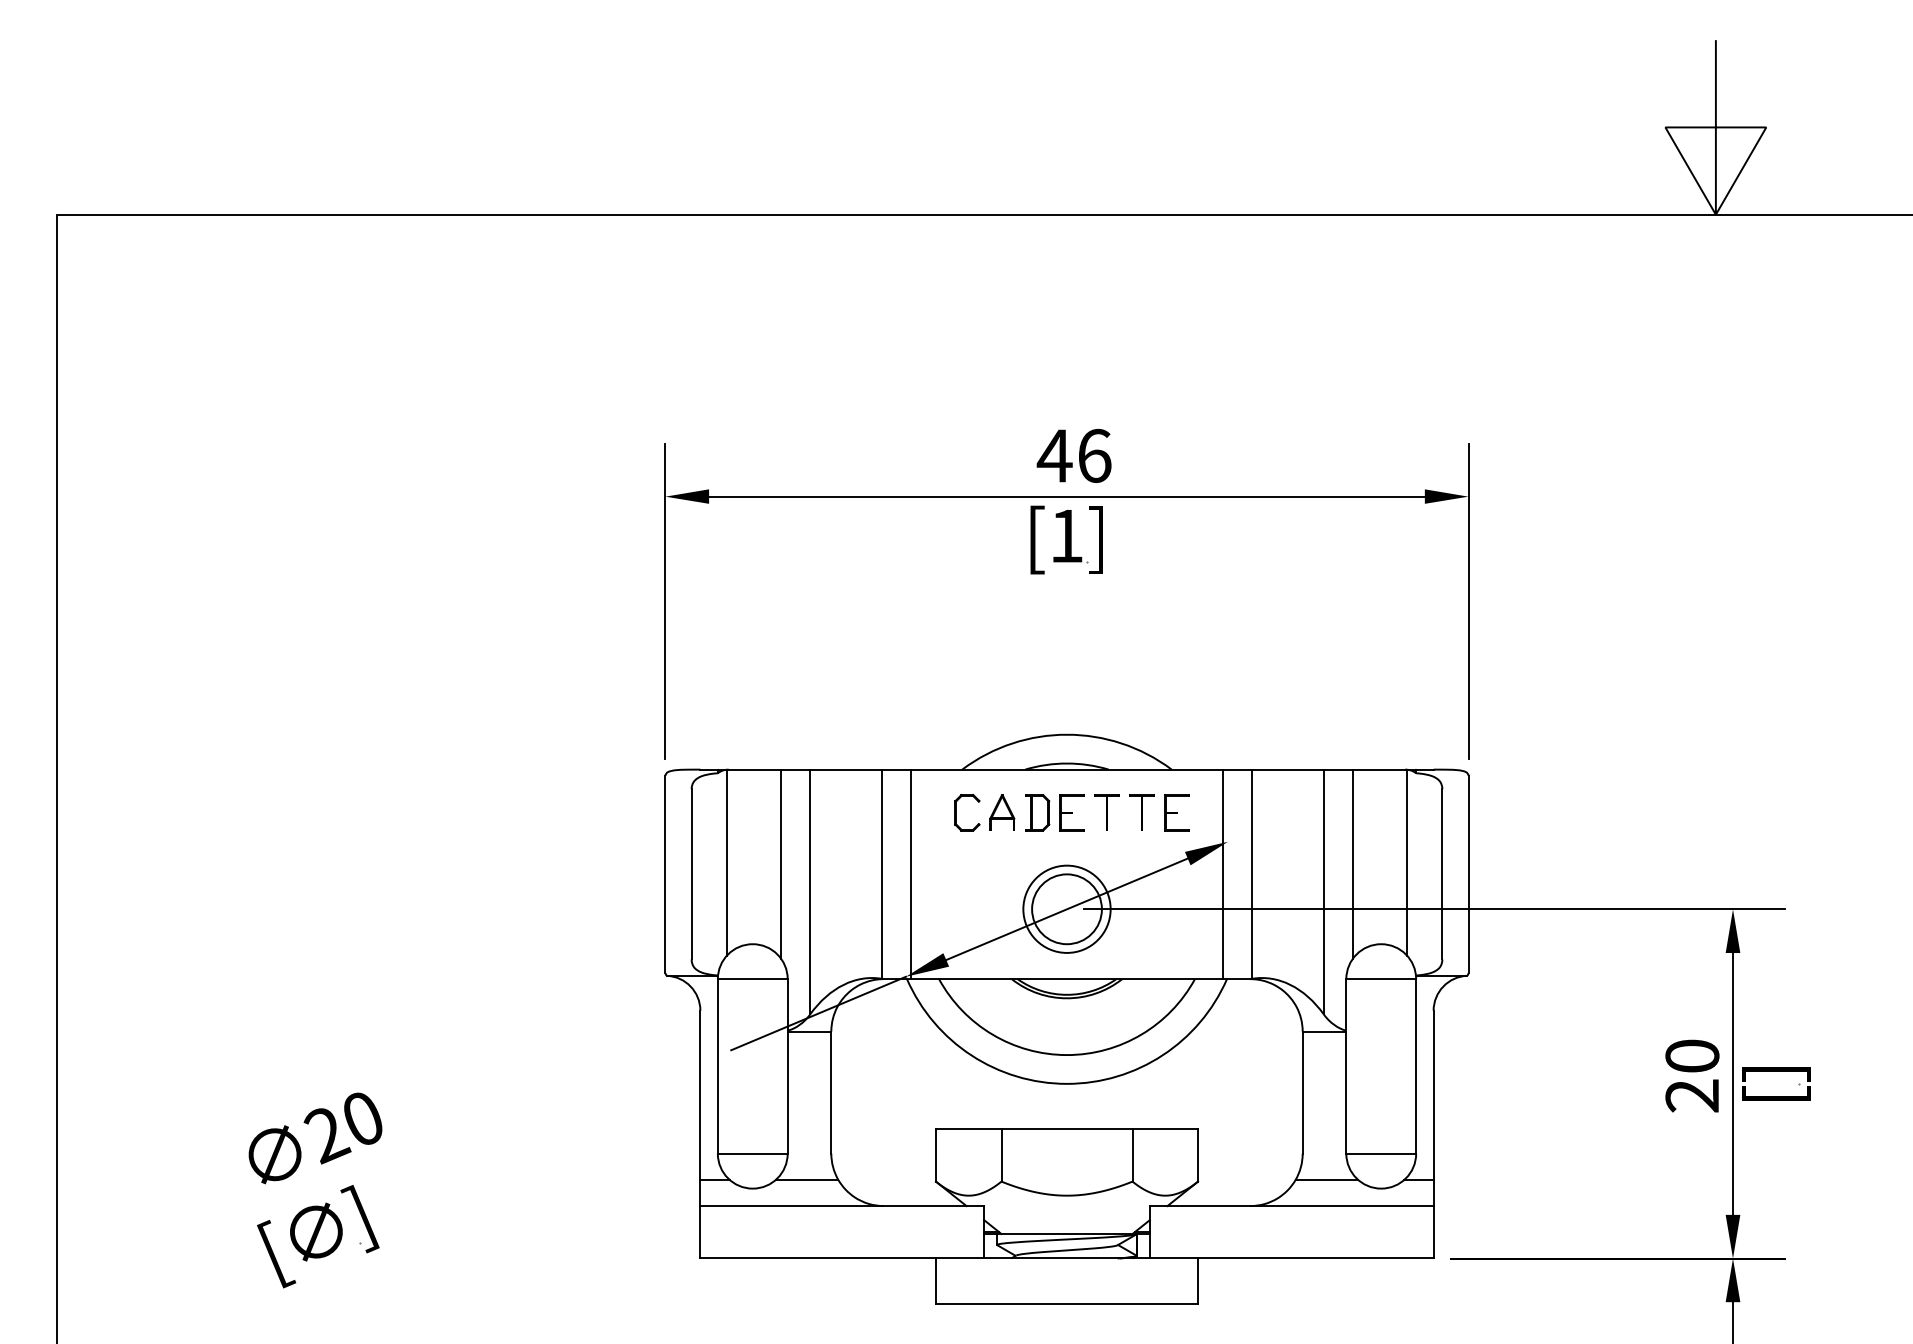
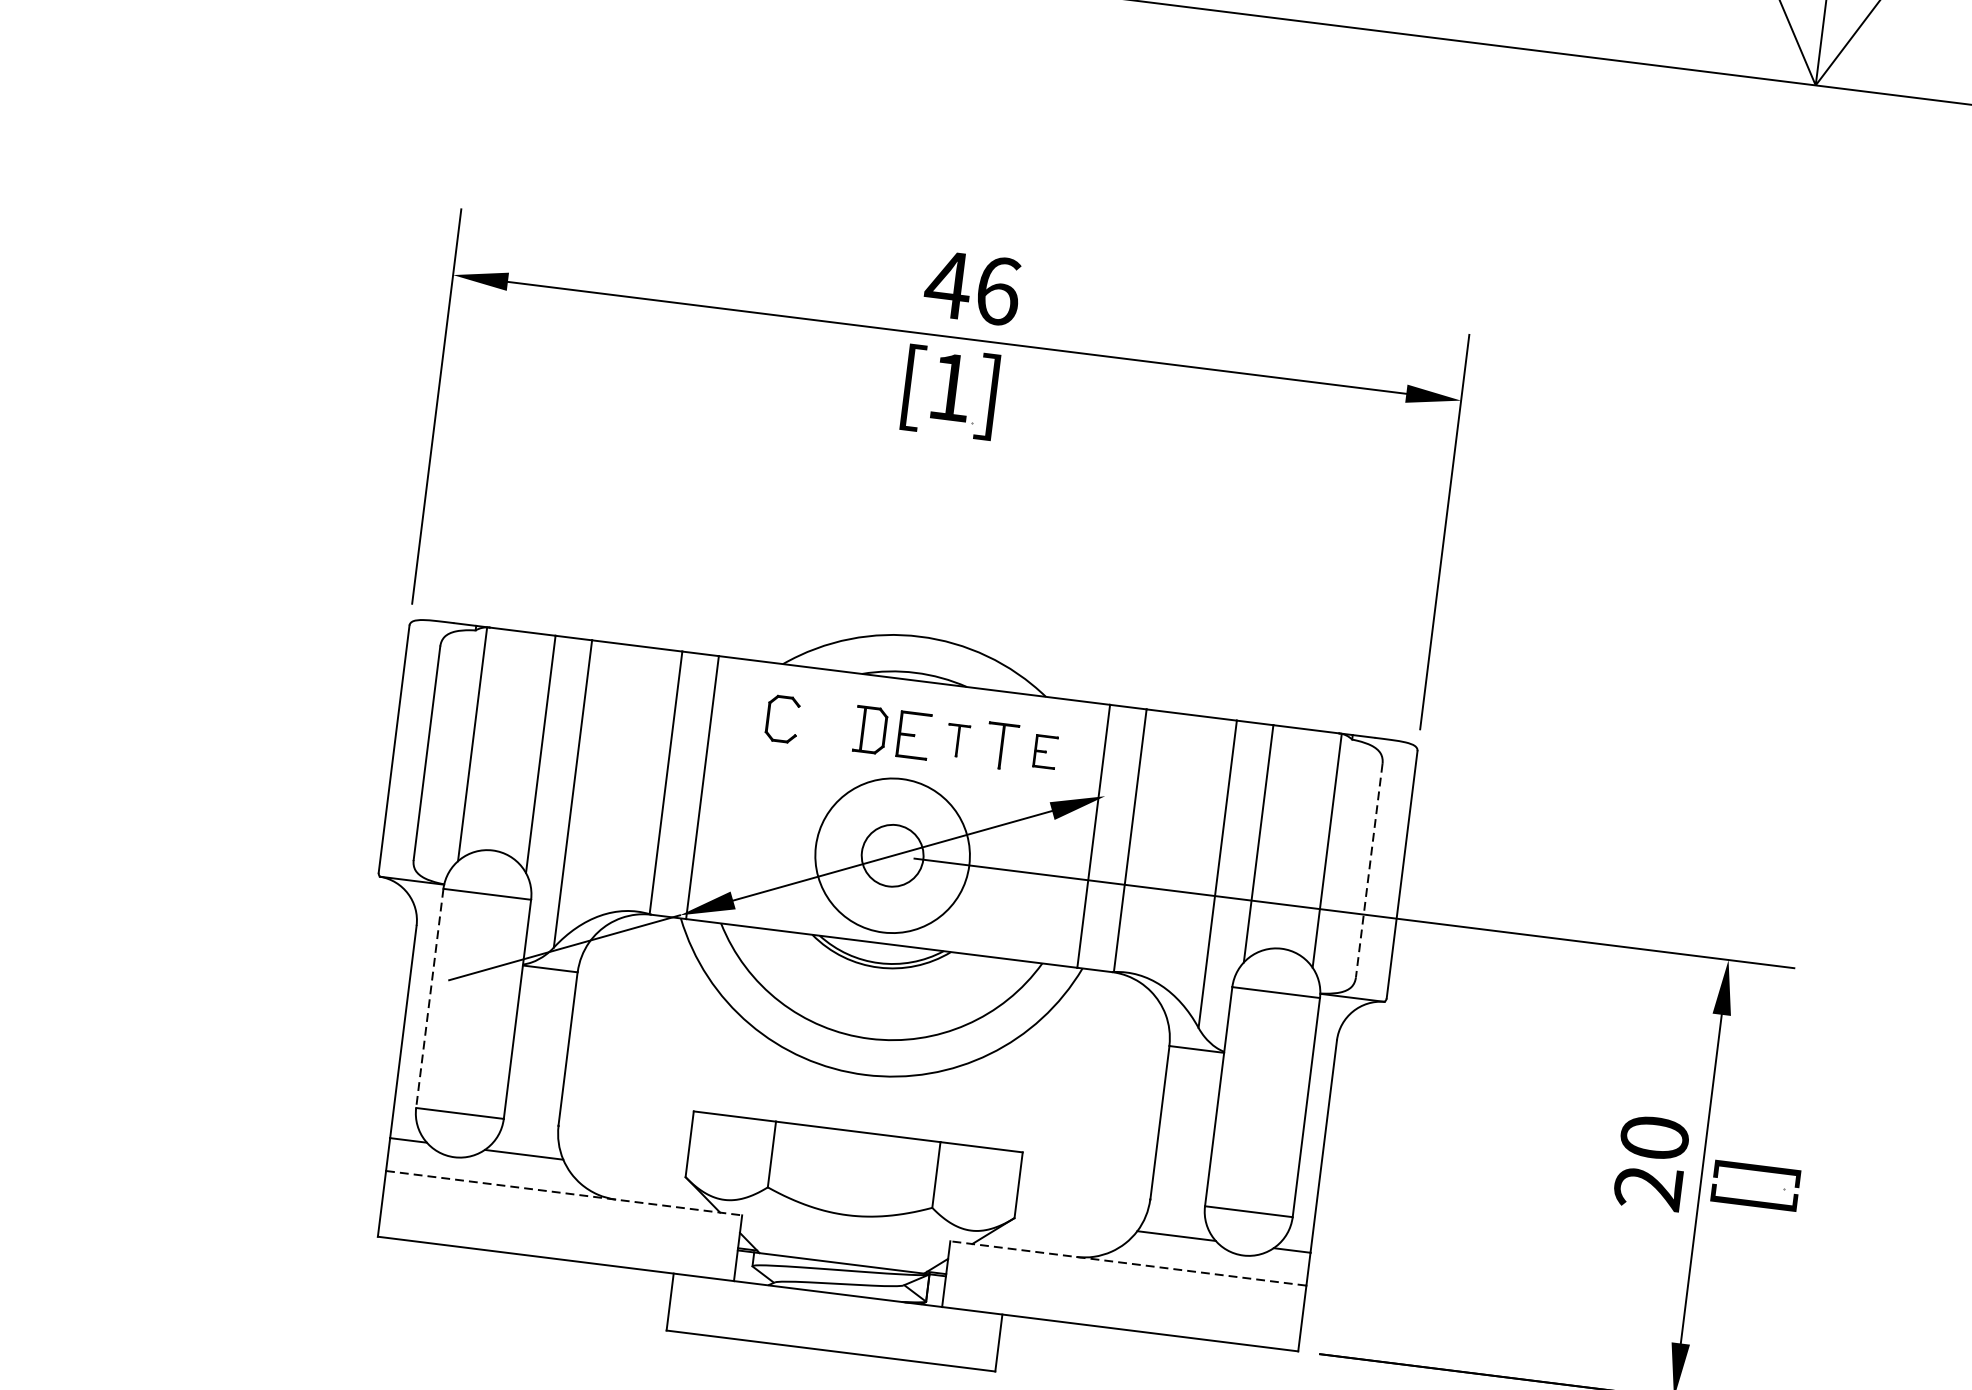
part: (1002, 812) -> (826, 724), removed
part: (1106, 812) -> (957, 740), size x0.7
part: (1176, 812) -> (1045, 751), size x0.7
line: (1442, 874) -> (1369, 870), solid -> dashed
circle: (1066, 908) -> (892, 854), size x1.4
circle: (1066, 909) -> (891, 855), size x0.7
line: (717, 1066) -> (429, 998), solid -> dashed
line: (842, 1206) -> (564, 1193), solid -> dashed
line: (1291, 1206) -> (1127, 1263), solid -> dashed

